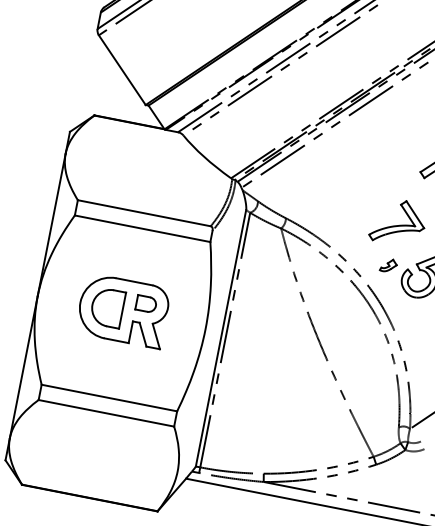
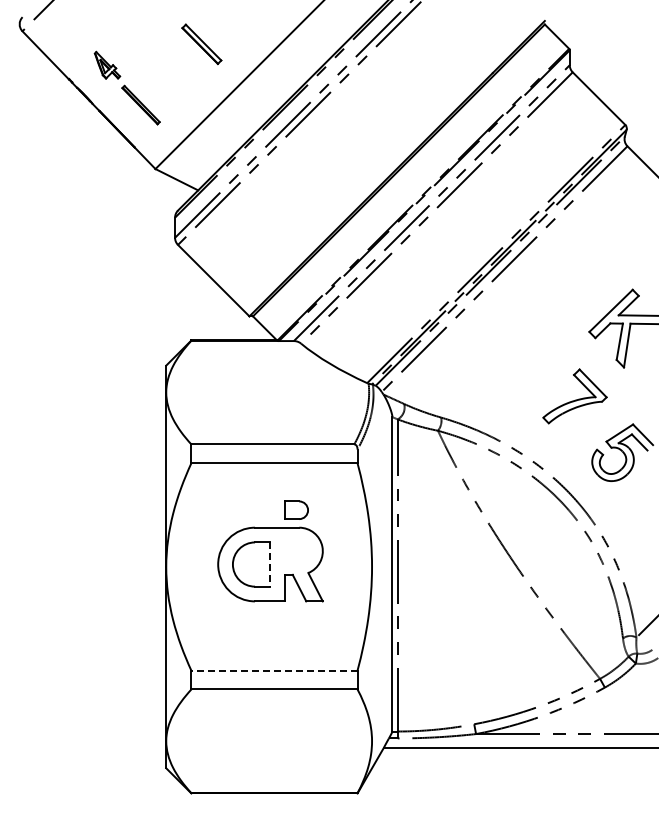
part: (388, 265) -> (573, 449), removed
part: (146, 303) -> (296, 509), moved
line: (122, 311) -> (269, 565), solid -> dashed
line: (108, 397) -> (273, 670), solid -> dashed

